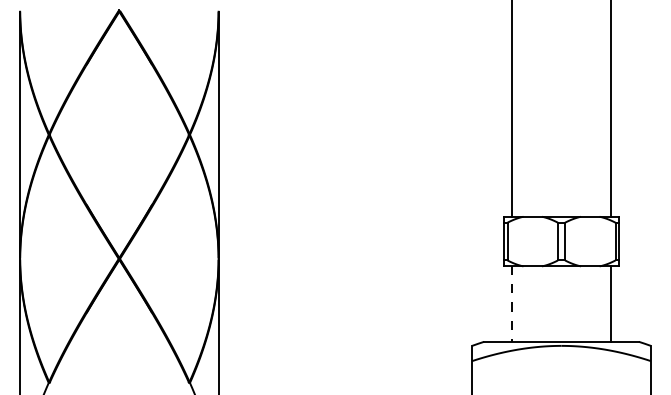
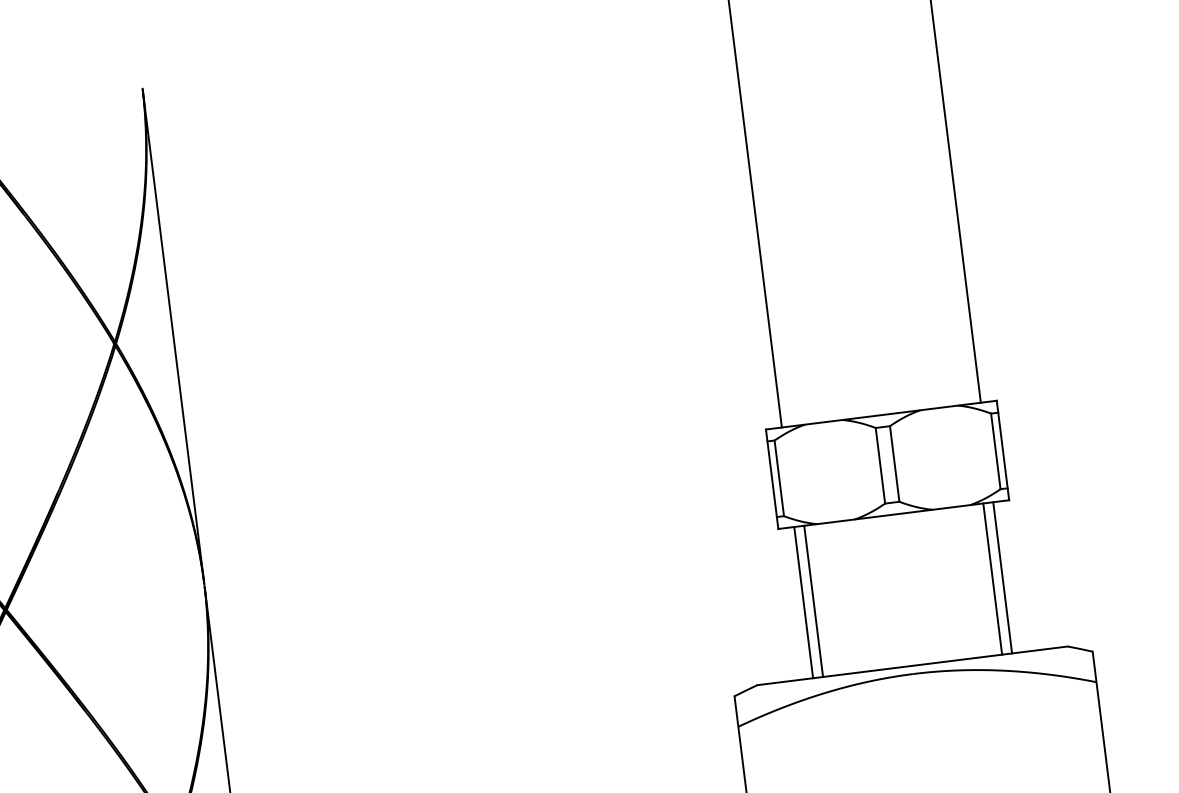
line: (516, 303) -> (812, 600), added
line: (606, 303) -> (993, 577), added
line: (511, 304) -> (802, 603), dashed -> solid

